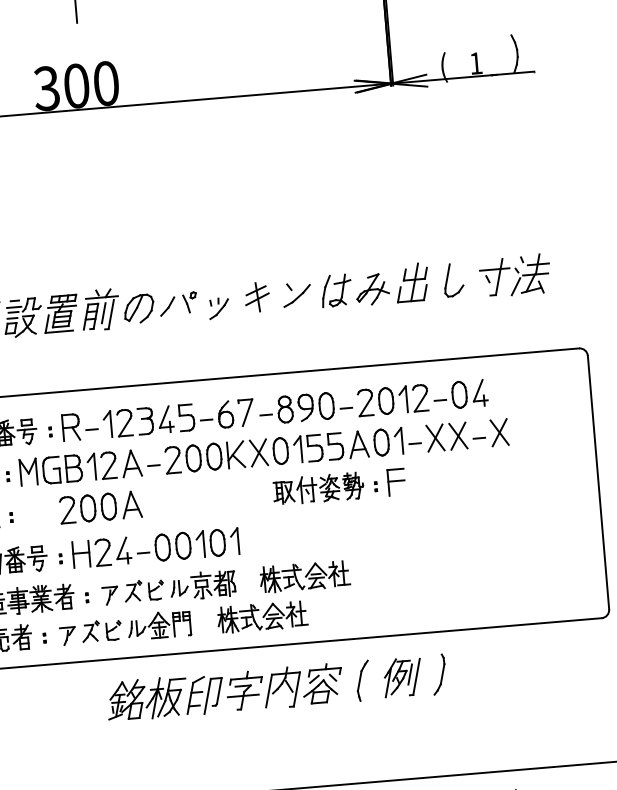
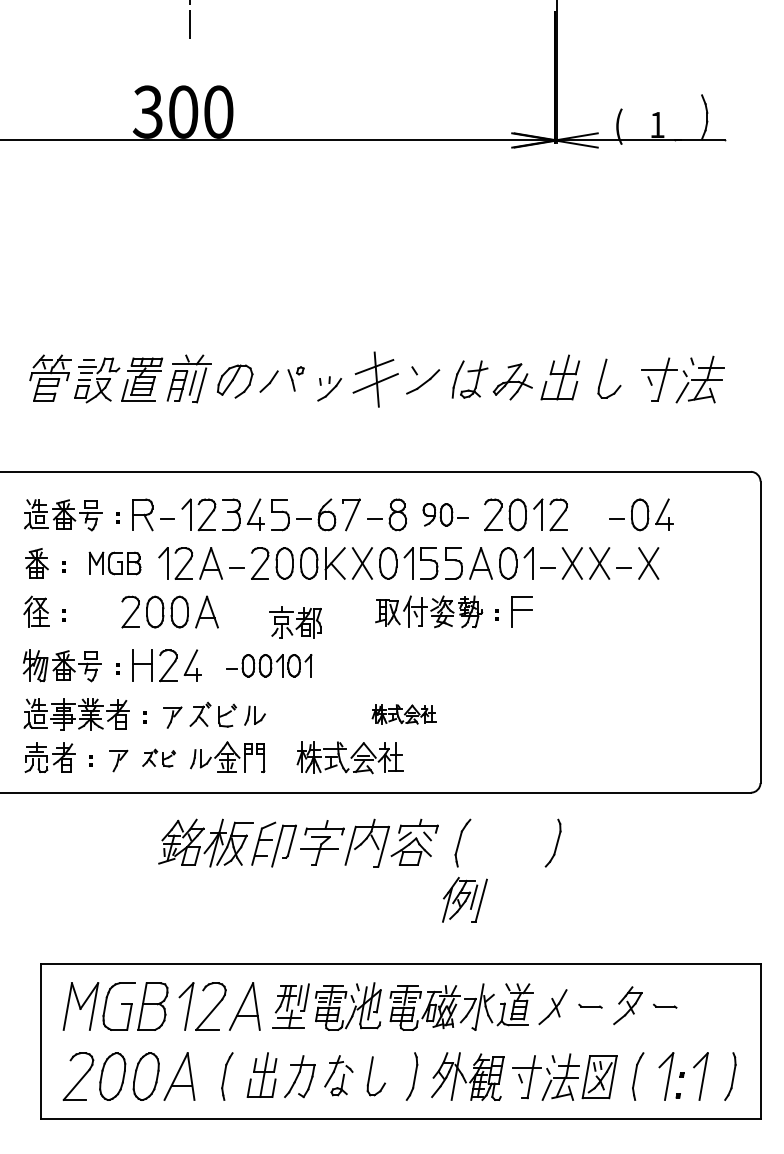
part: (256, 297) -> (375, 379), size x1.6
part: (460, 394) -> (641, 514), moved
part: (325, 405) -> (445, 514), size x0.7
part: (51, 470) -> (115, 563), size x0.7
part: (188, 545) -> (269, 665), size x0.7
part: (304, 576) -> (403, 714), size x0.6
part: (213, 584) -> (295, 622), moved
part: (101, 630) -> (158, 757), size x0.7
part: (402, 677) -> (464, 899), moved

